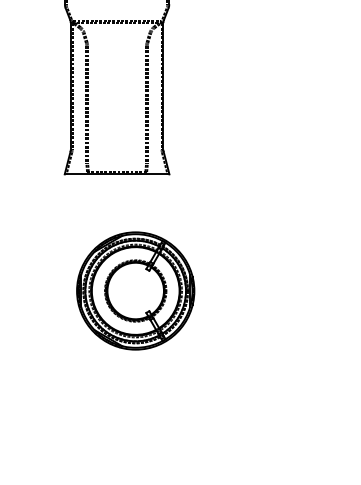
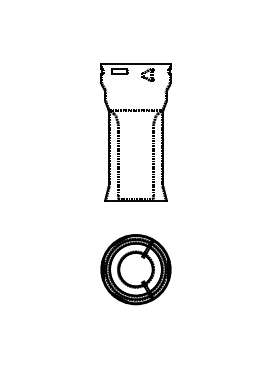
part: (134, 290) -> (135, 269), moved

